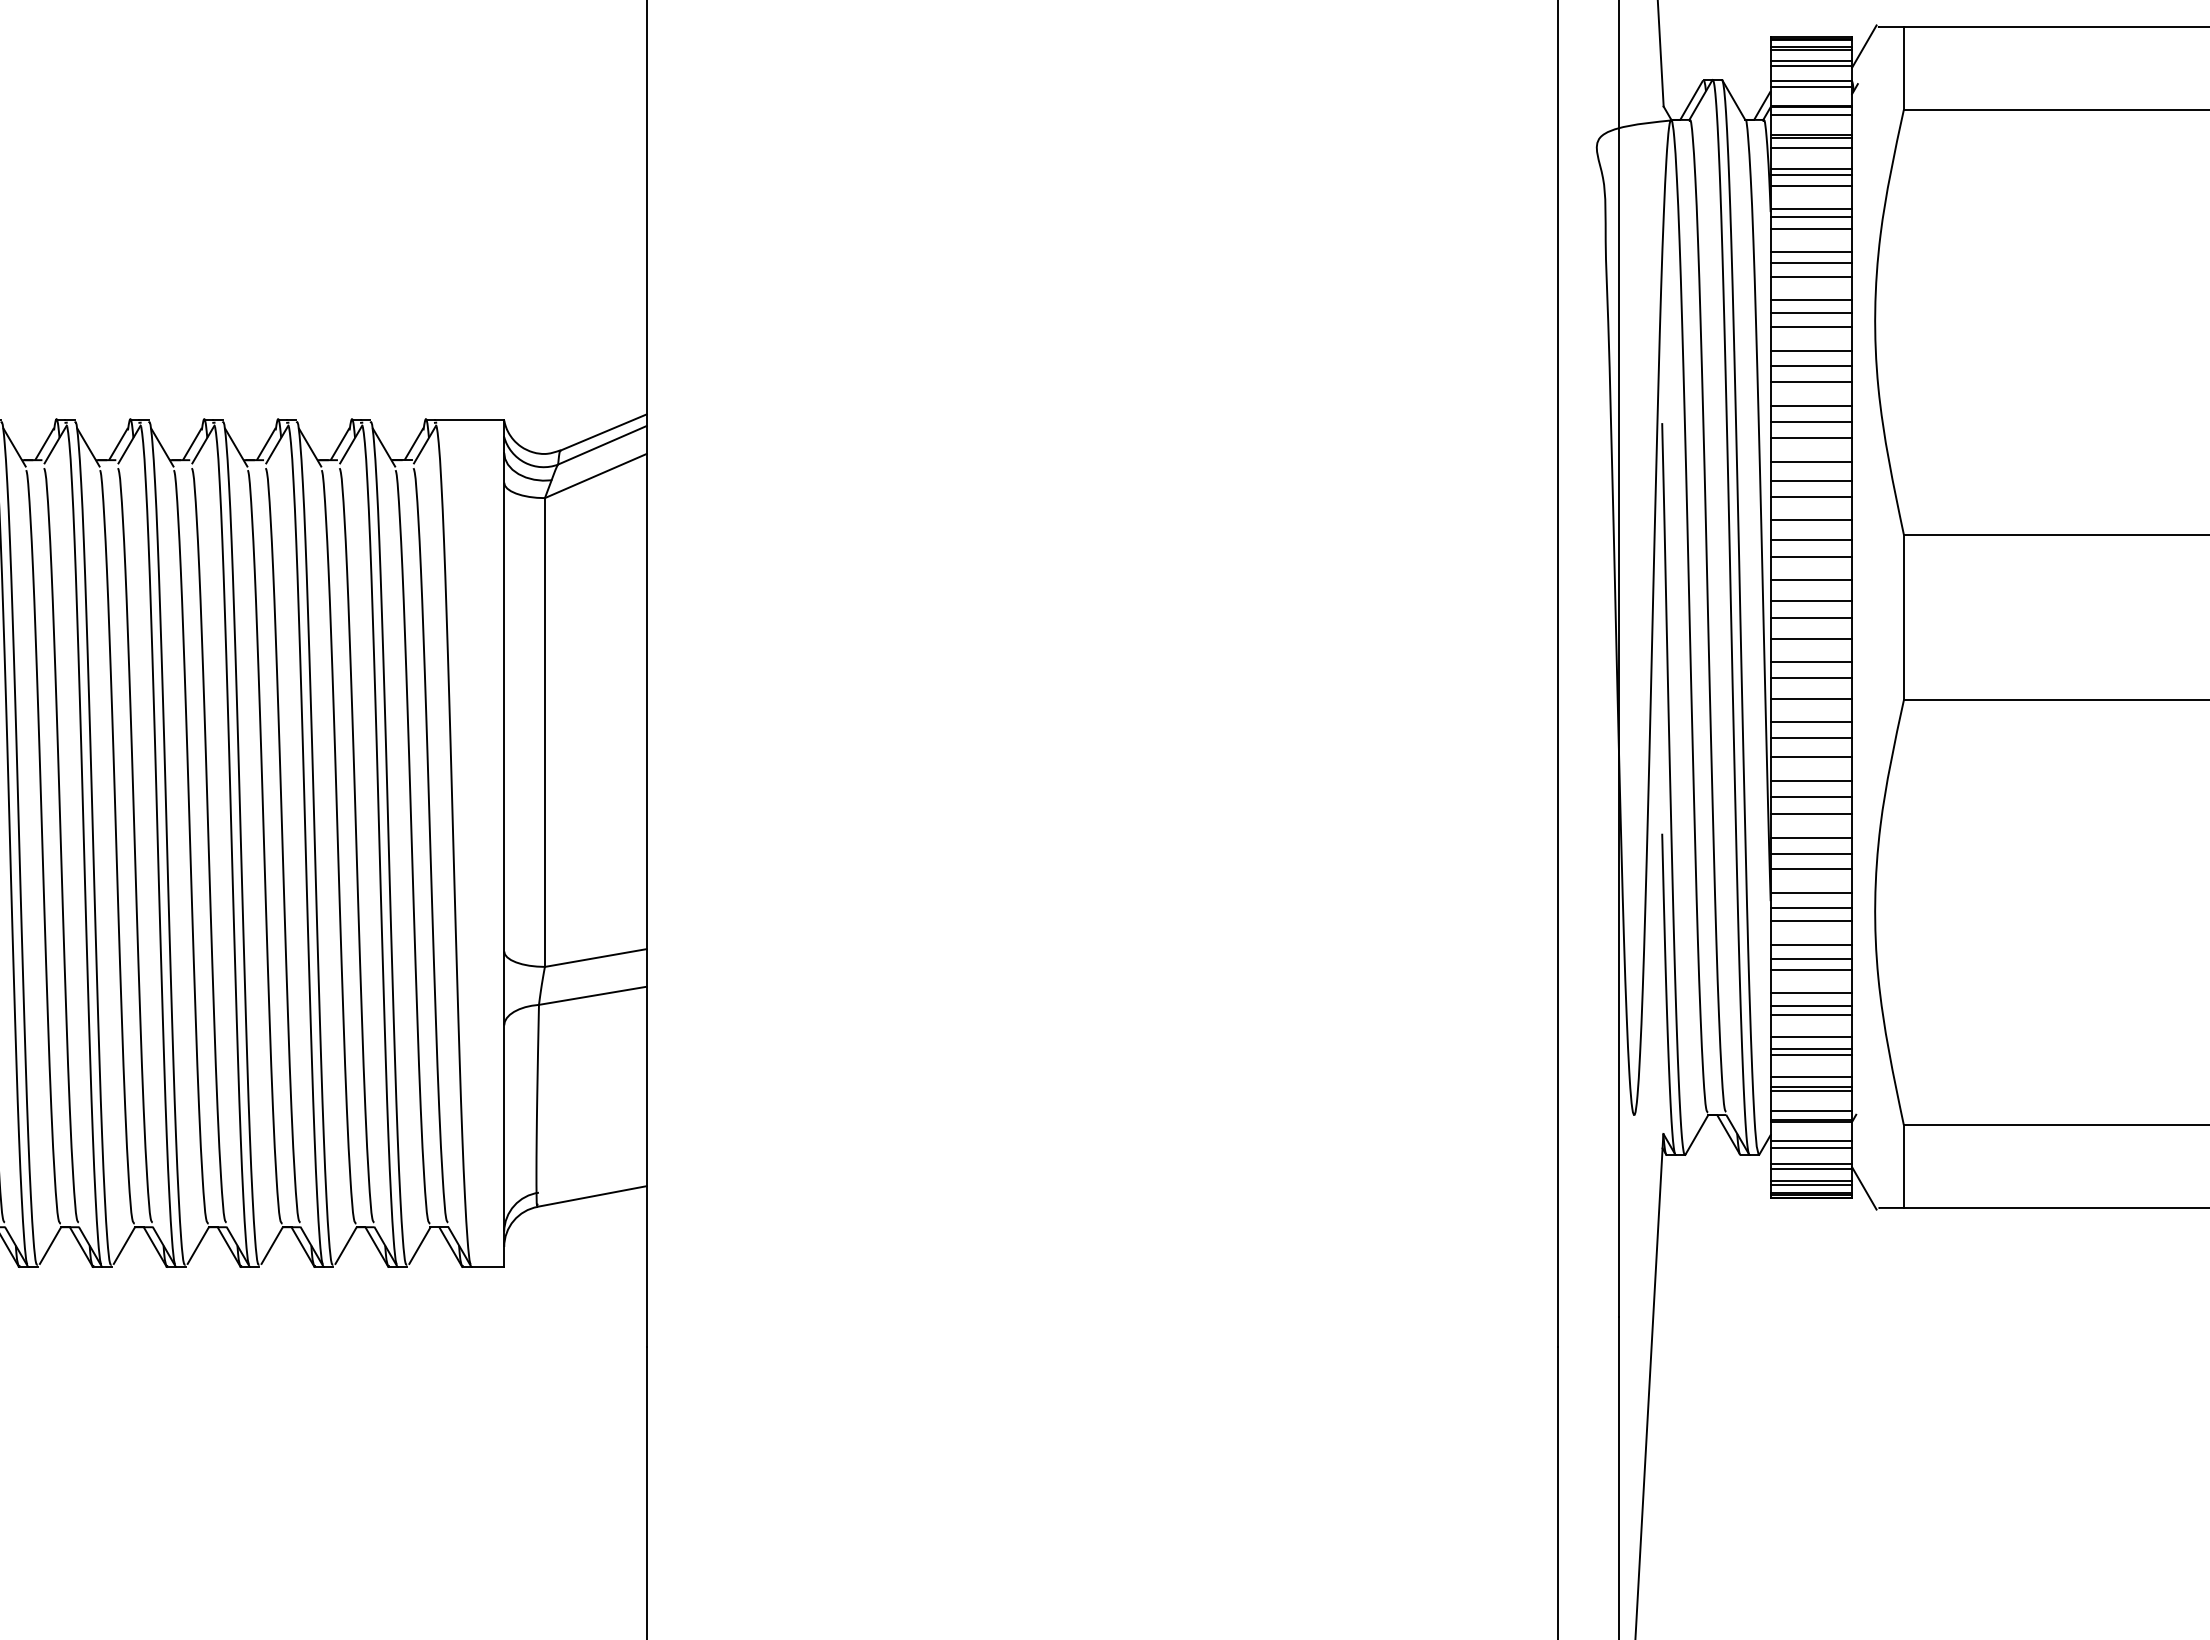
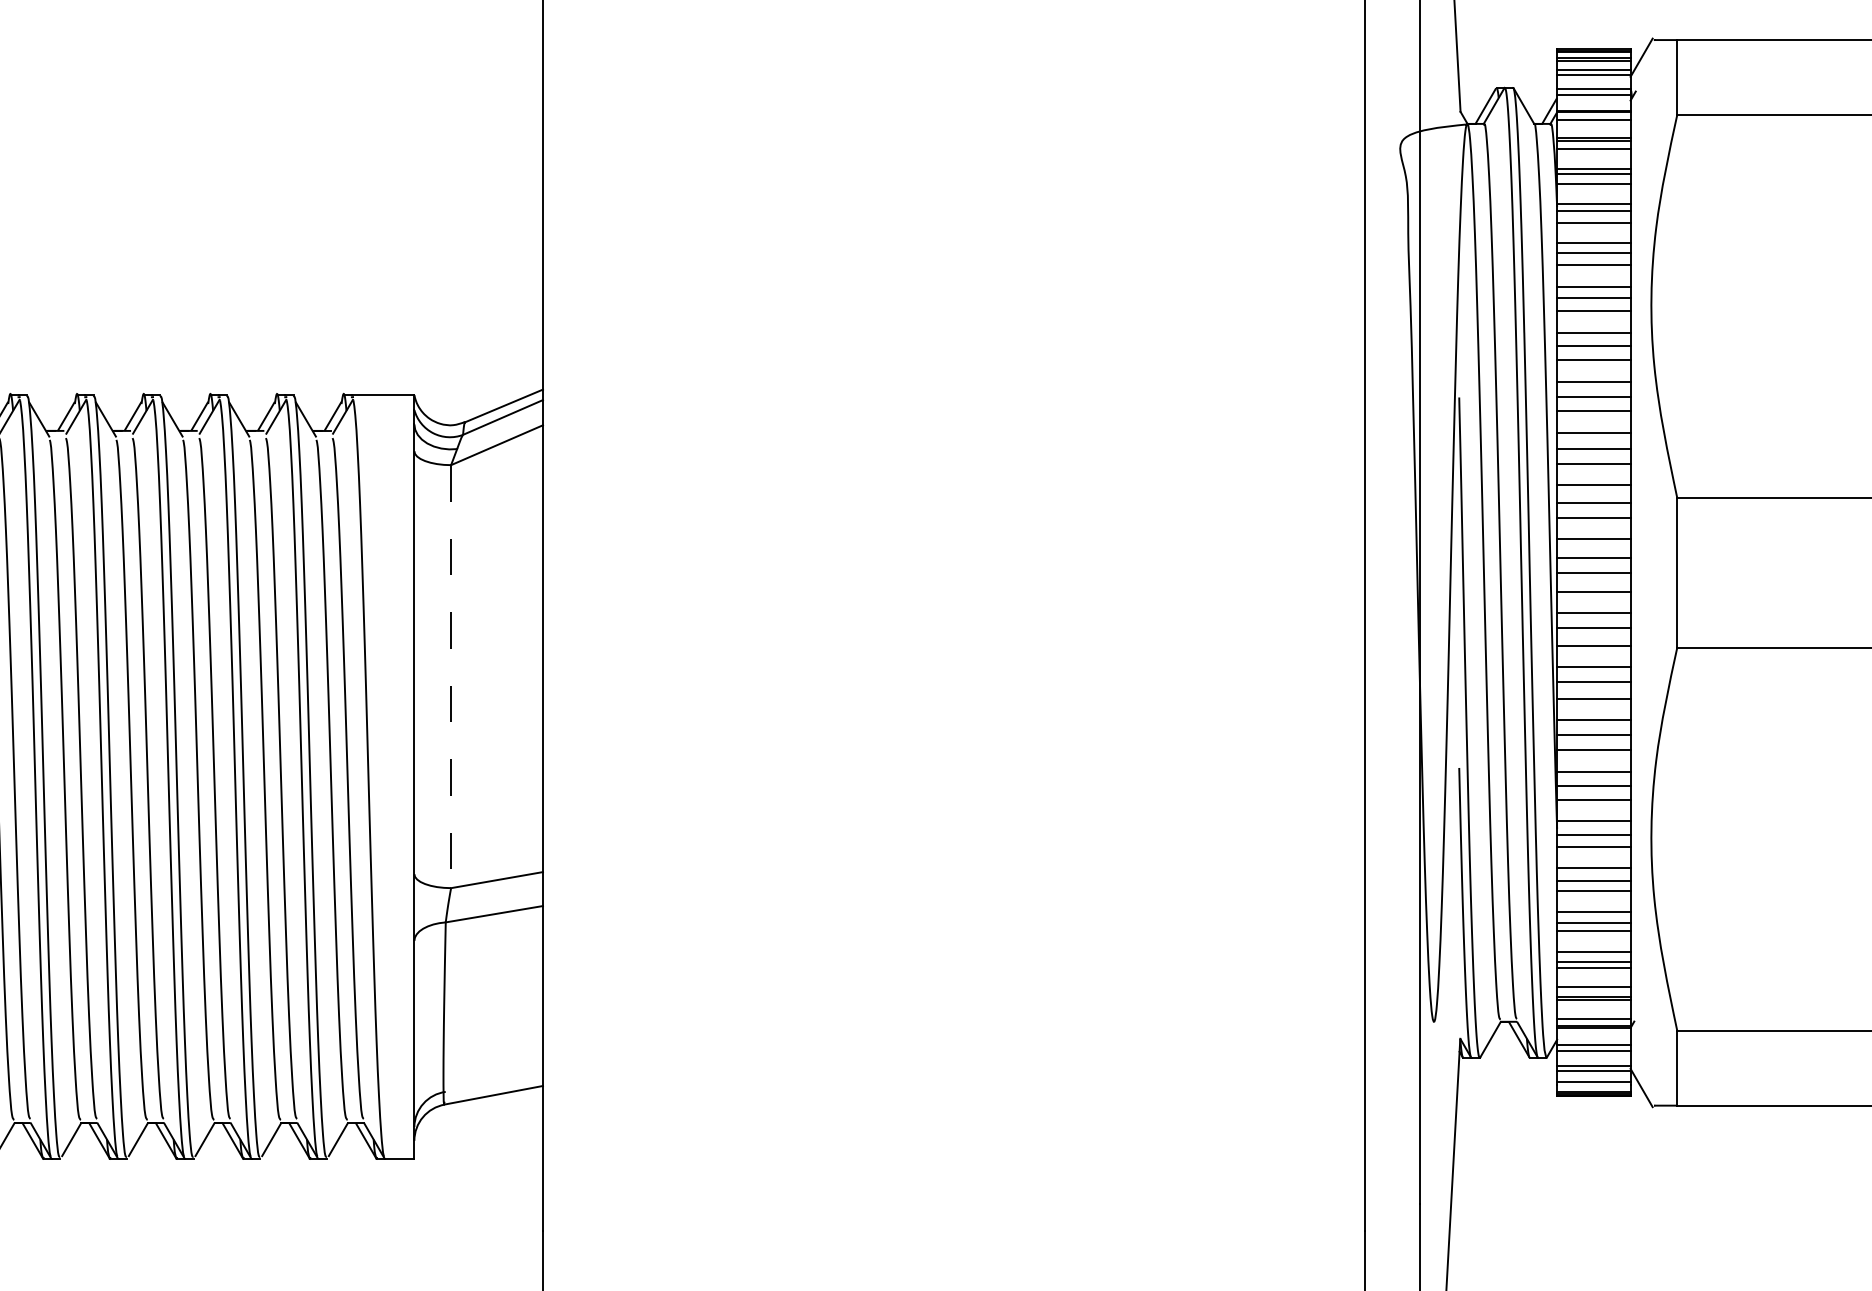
line: (544, 733) -> (450, 677), solid -> dashed
line: (1811, 1185) -> (1593, 1085), removed

